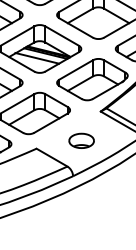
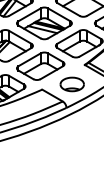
part: (80, 140) -> (71, 84), size x1.43

